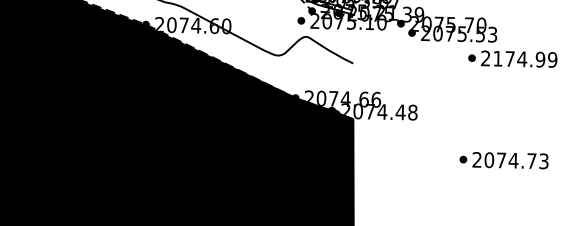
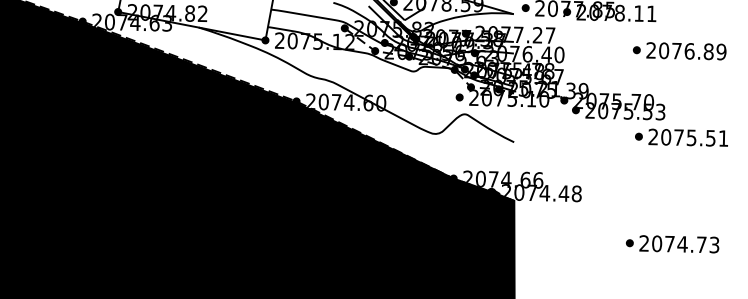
text: (524, 58) -> (694, 137), 2174.99 -> 2075.51

